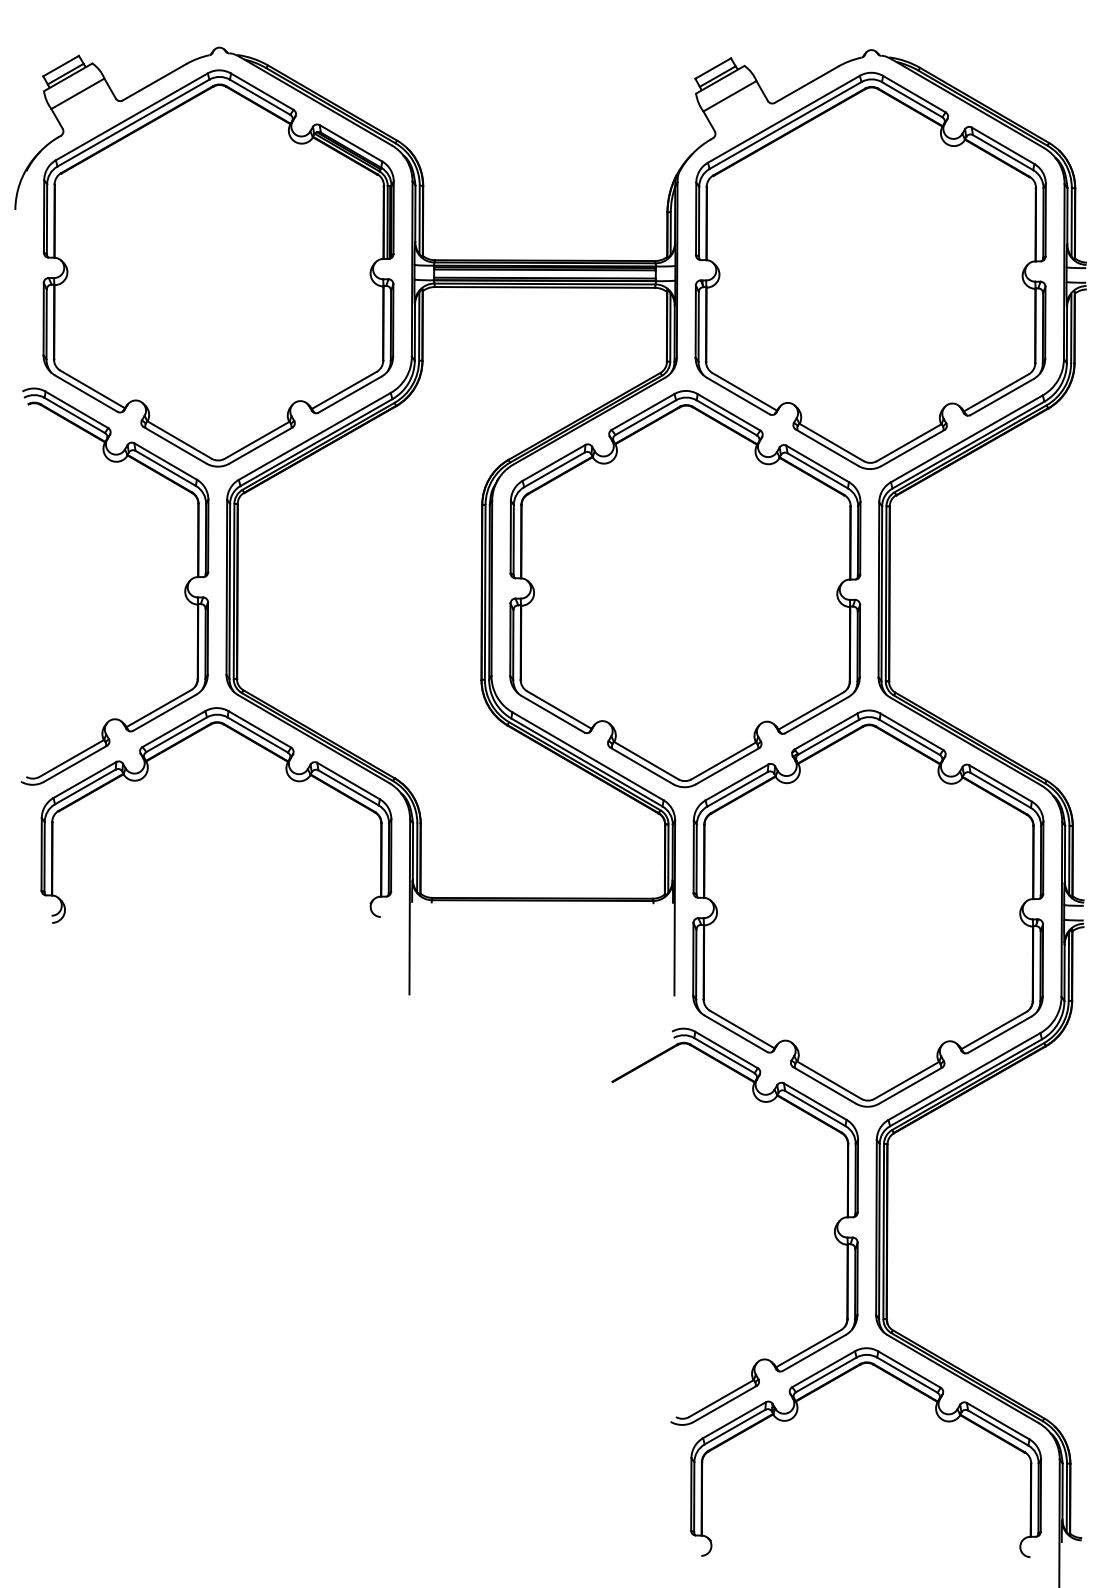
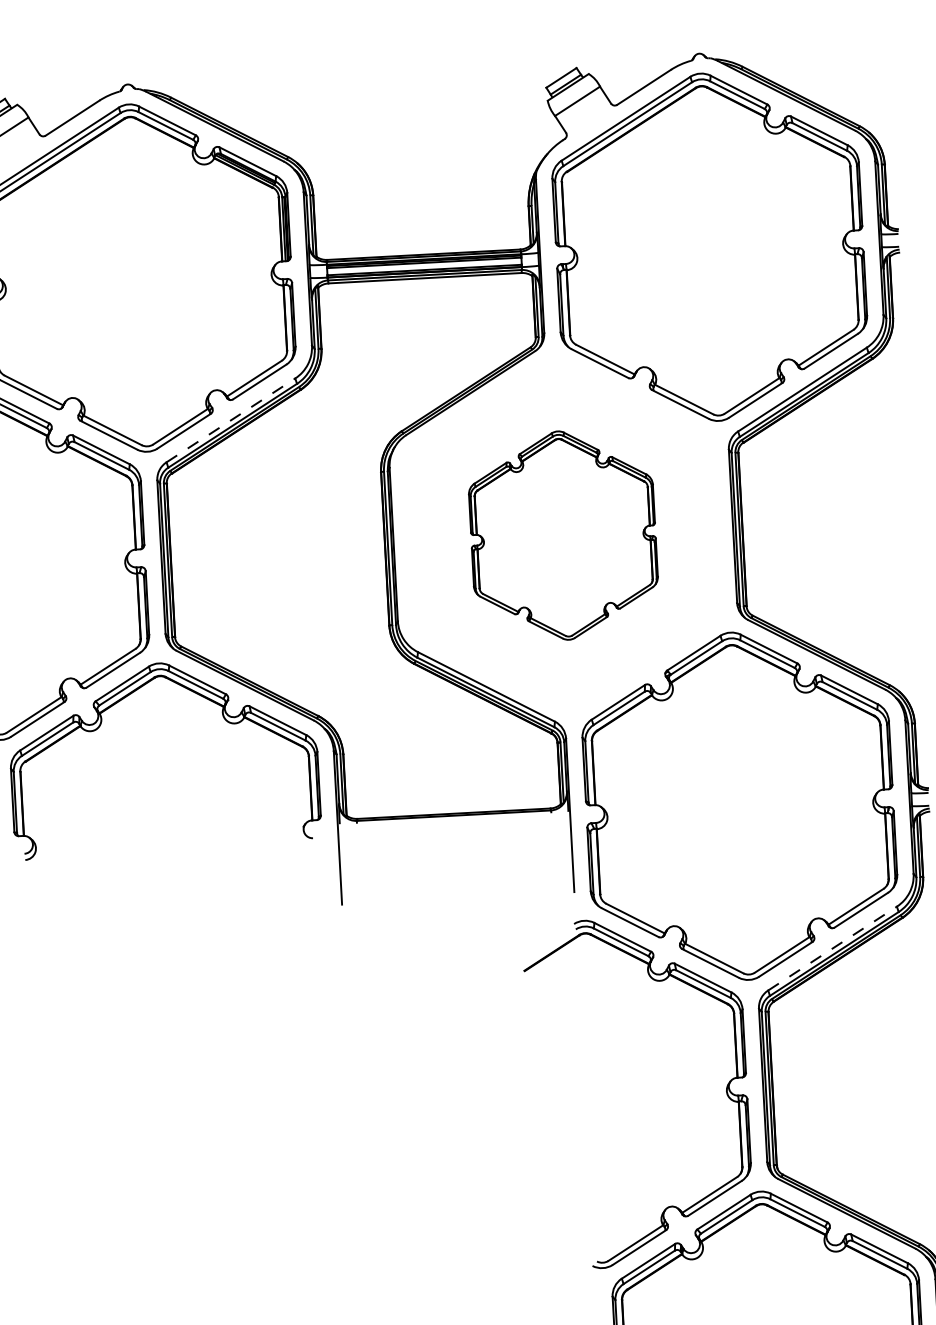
line: (315, 436) -> (231, 420), solid -> dashed
part: (685, 589) -> (563, 535), size x0.6
line: (964, 1076) -> (832, 948), solid -> dashed

